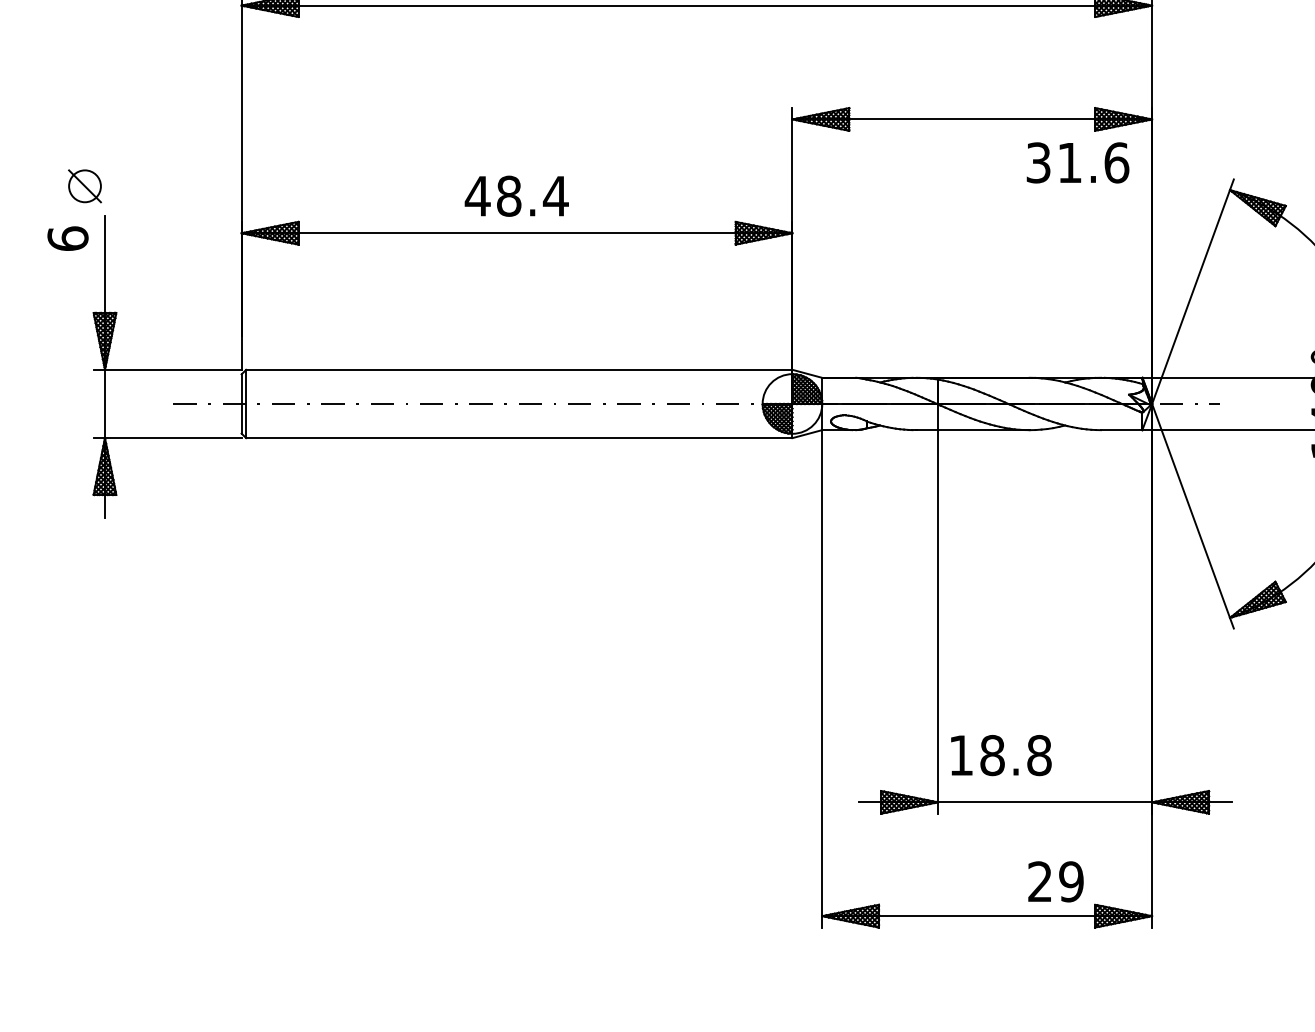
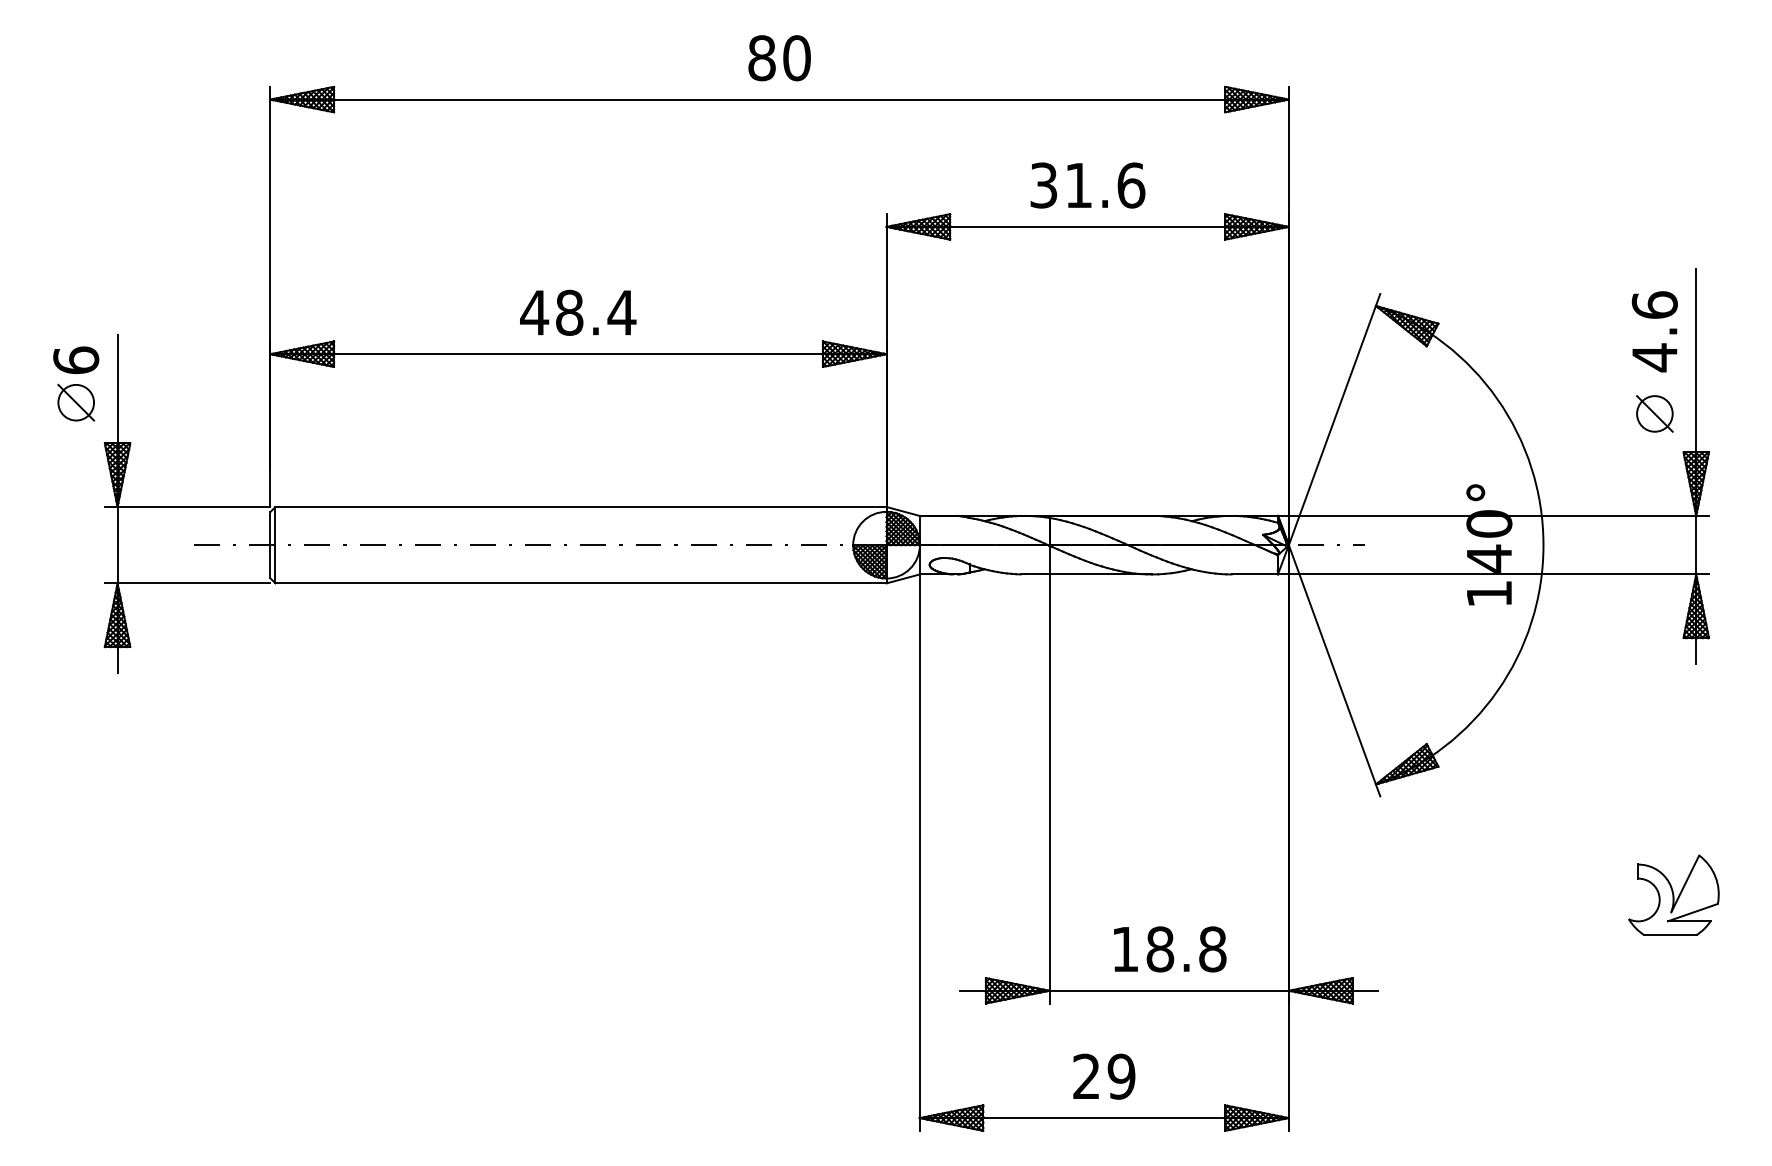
text: (1077, 162) -> (1087, 185), moved
part: (85, 186) -> (76, 402), moved
text: (1001, 755) -> (1170, 949), moved
text: (1056, 881) -> (1104, 1076), moved

